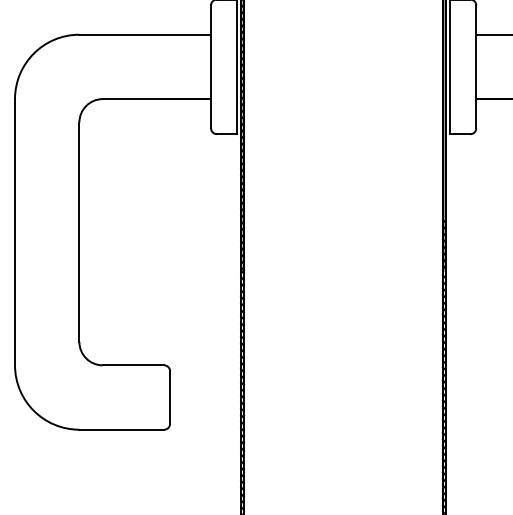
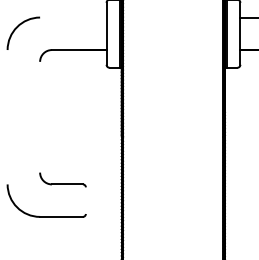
line: (145, 34) -> (73, 17), removed
line: (80, 230) -> (40, 116), removed
line: (14, 232) -> (7, 117), removed
line: (169, 397) -> (85, 200), removed

